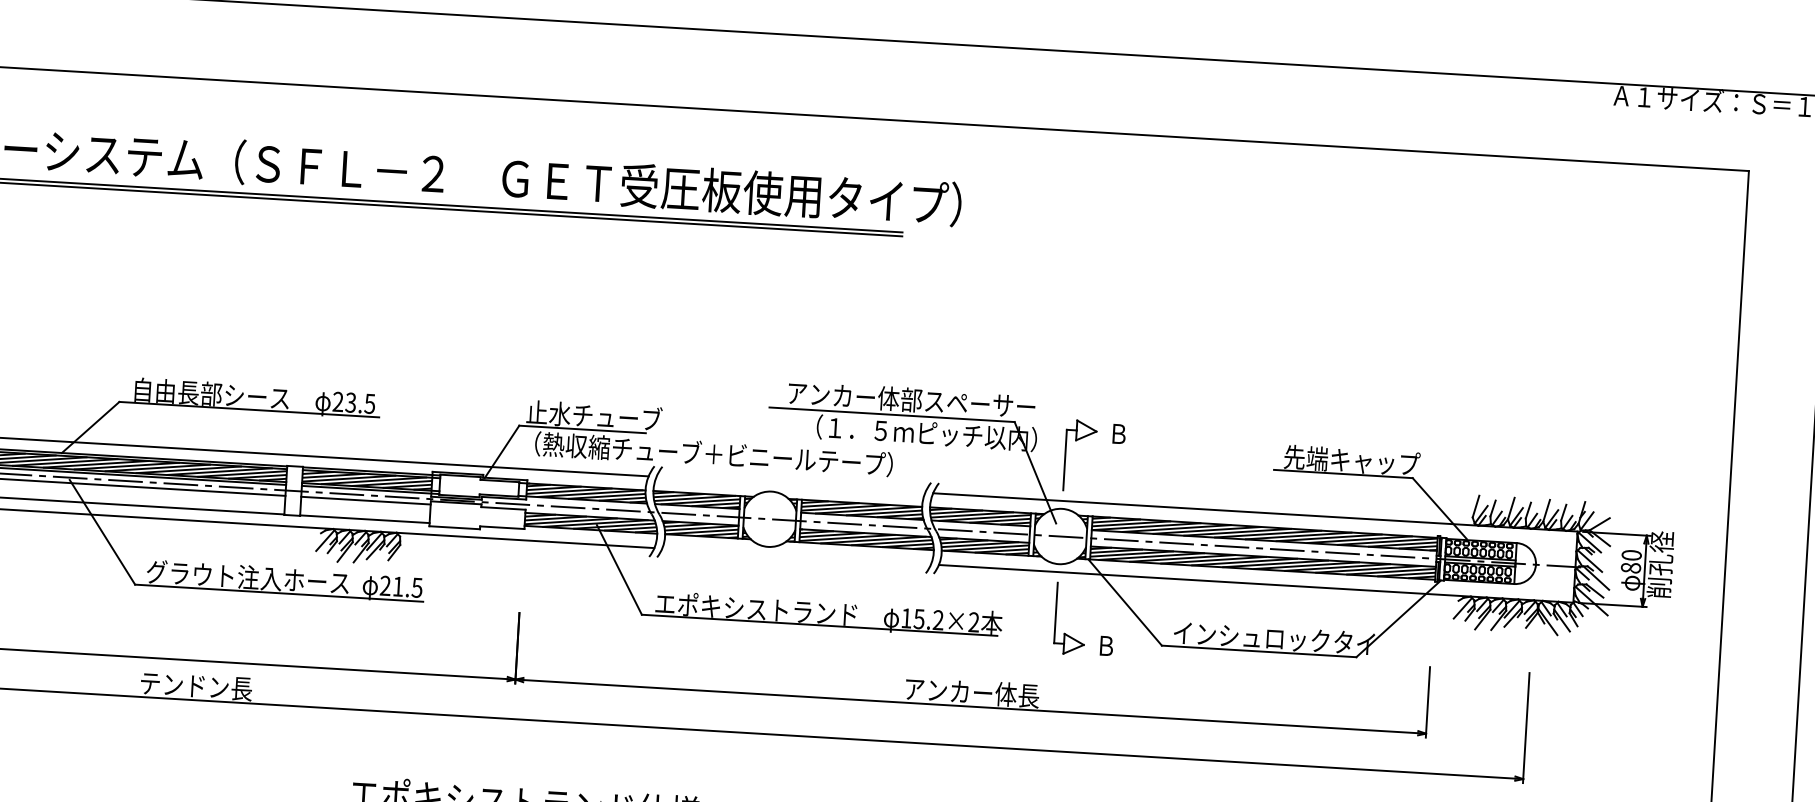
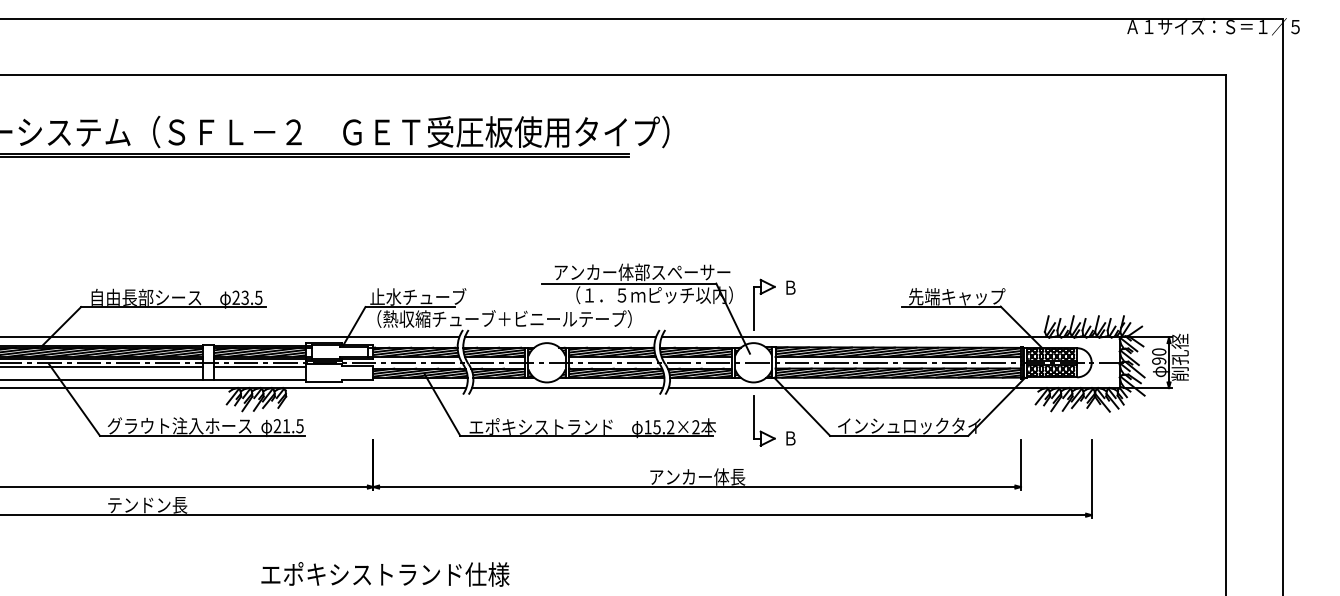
line: (789, 484) -> (559, 337), added
line: (796, 557) -> (567, 388), added
text: (1631, 567) -> (1159, 360), 80 -> 90

